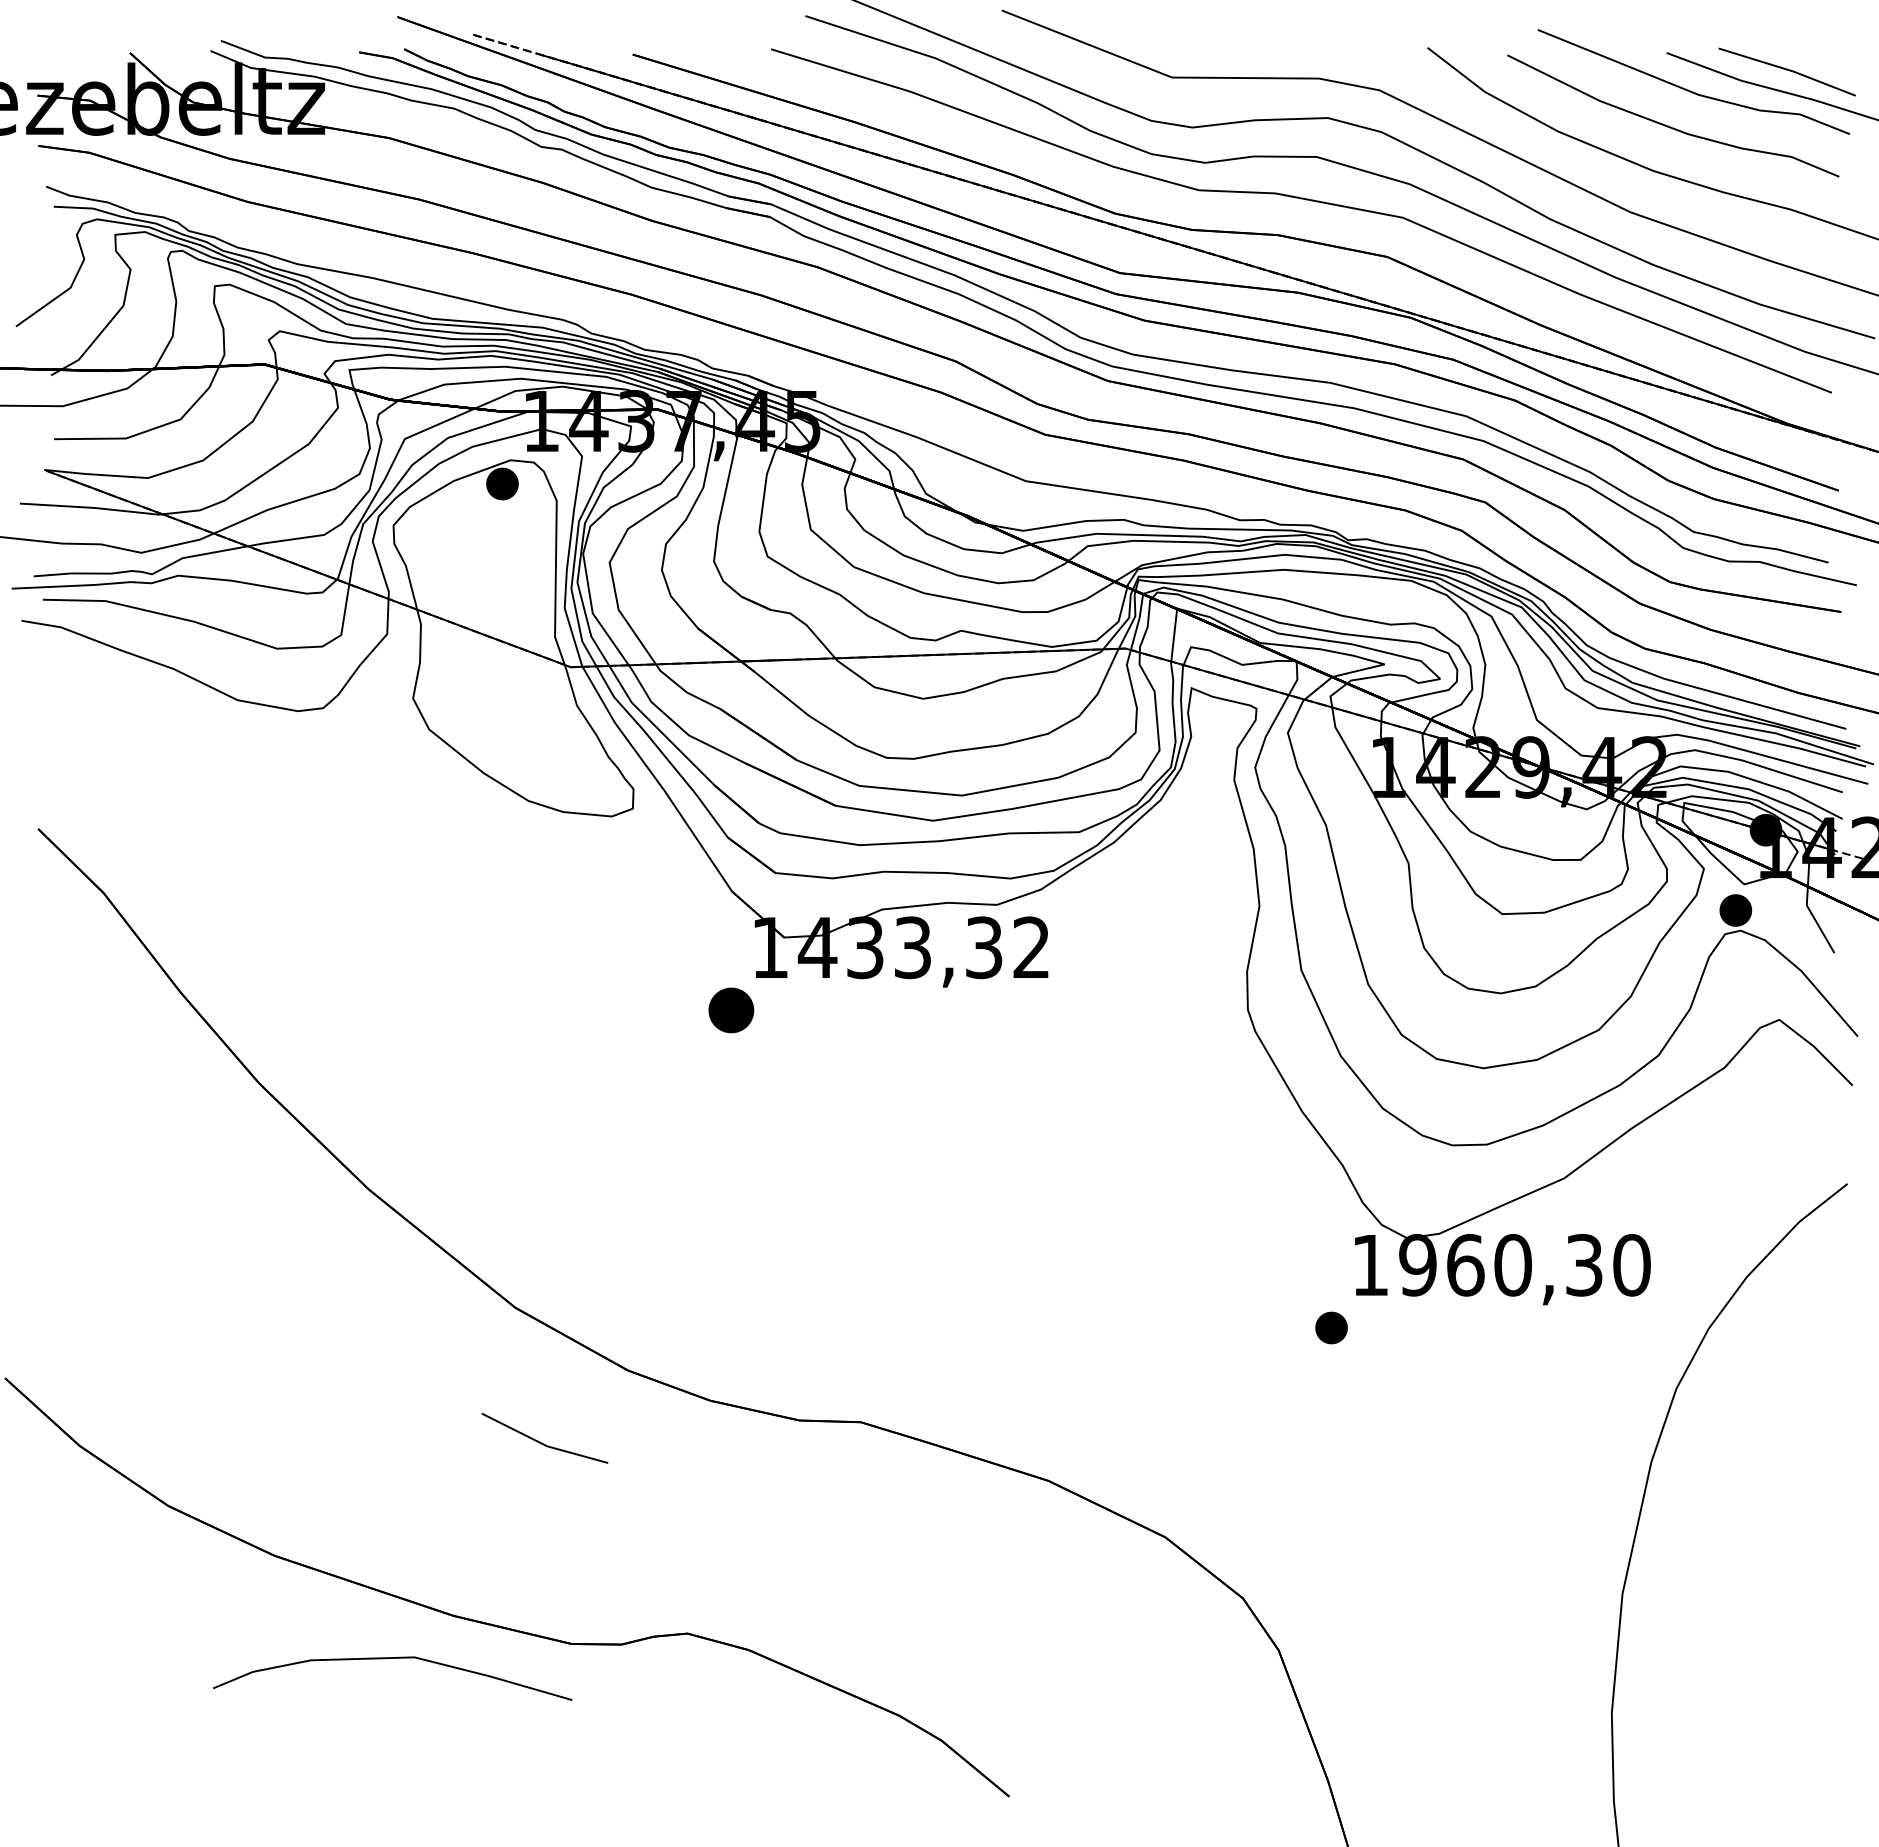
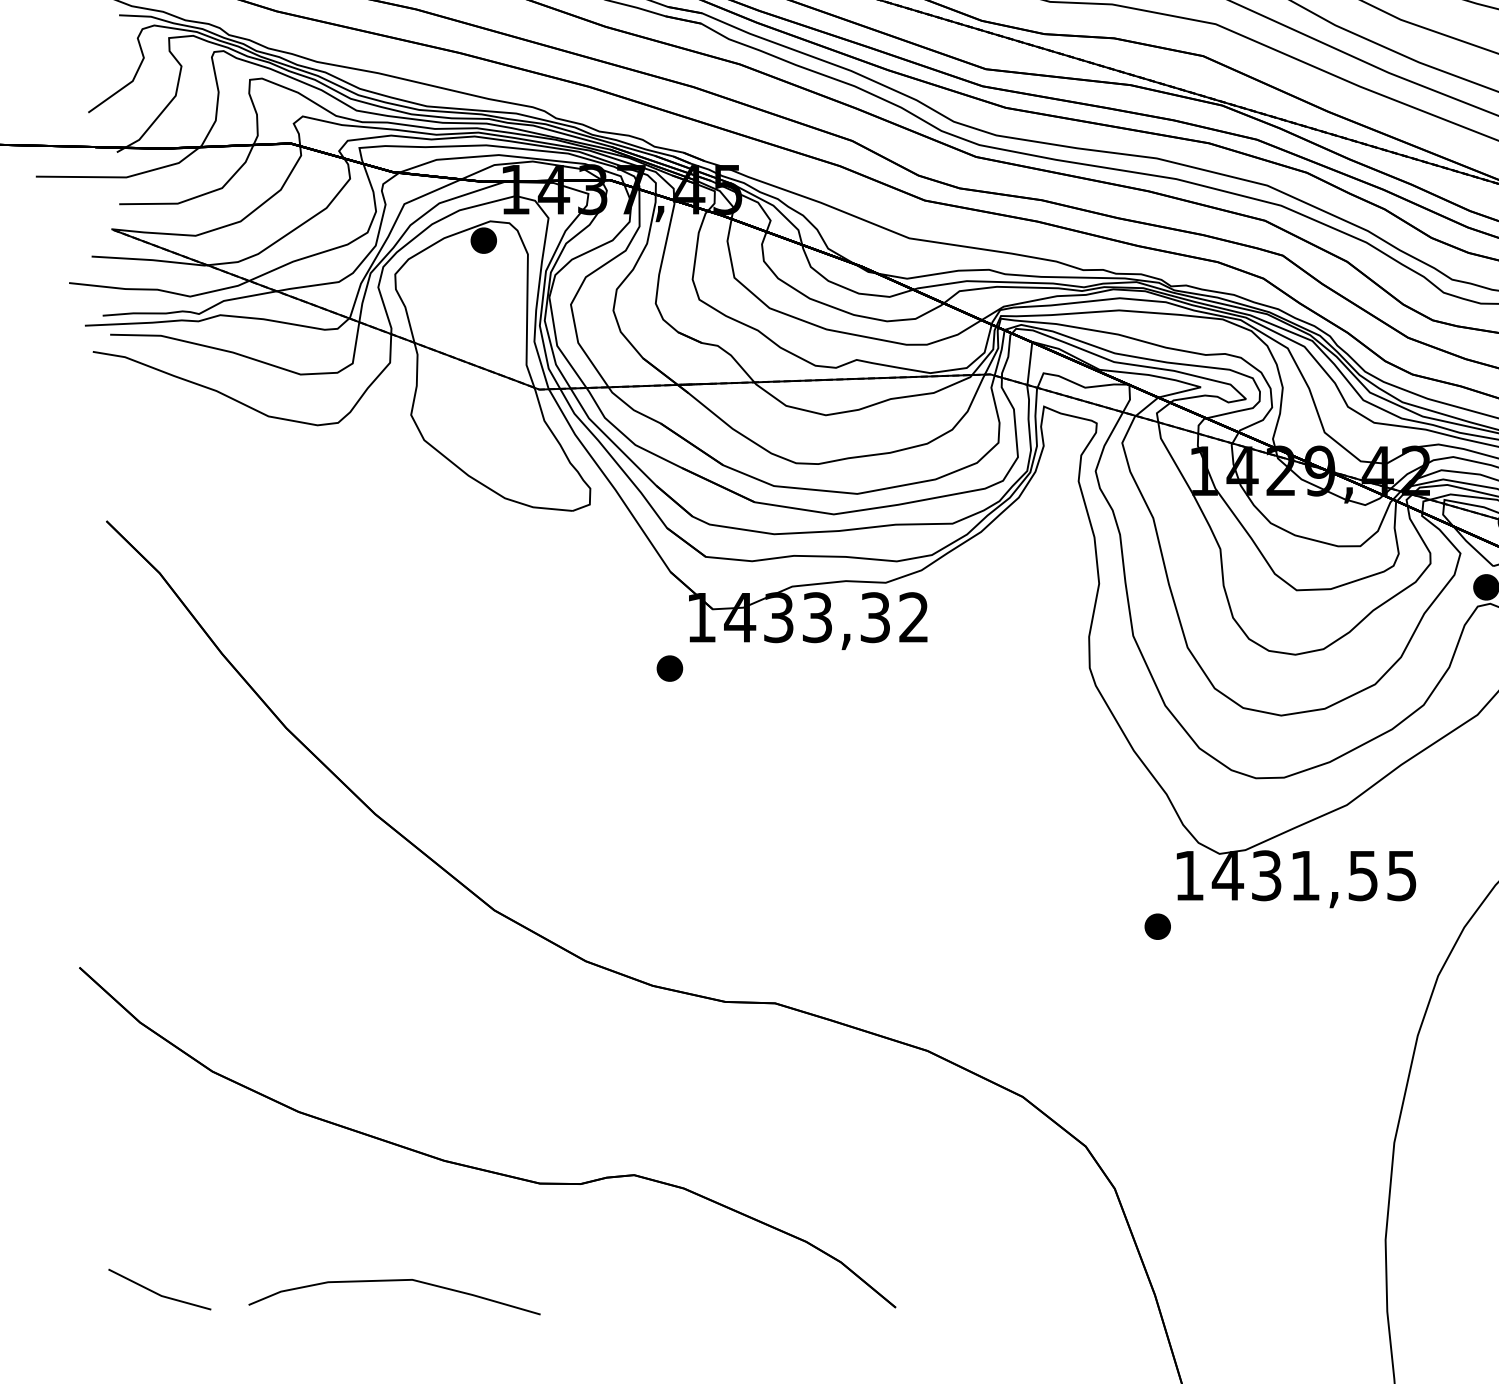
part: (731, 1010) -> (669, 668), size x0.71
text: (1524, 1265) -> (1314, 875), 1960,30 -> 1431,55
line: (542, 1442) -> (157, 1292), moved
curve: (386, 1659) -> (389, 1281), moved

